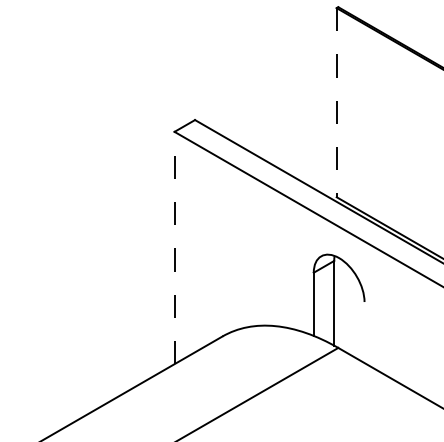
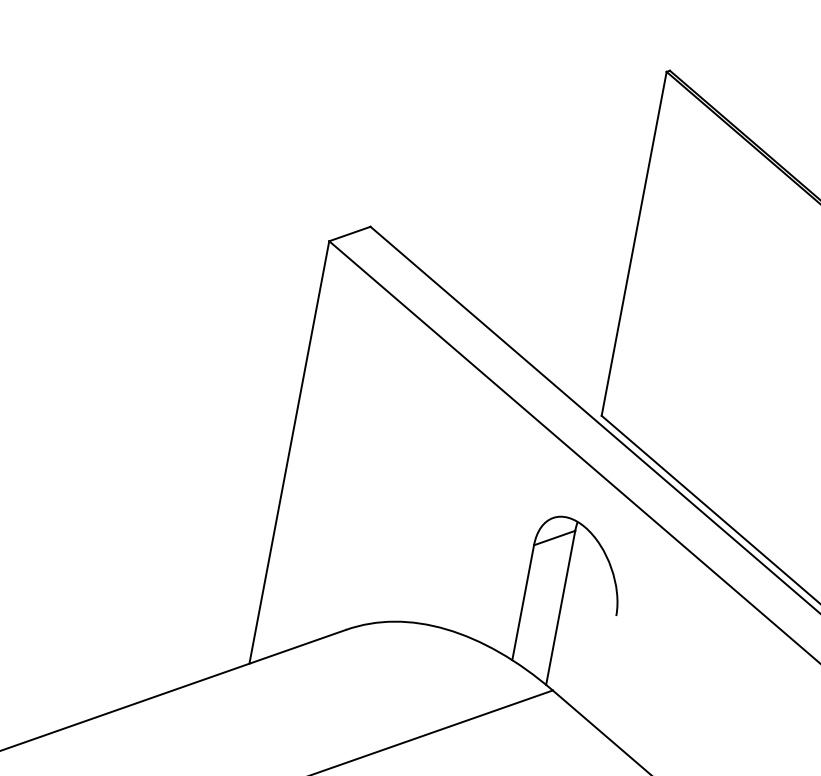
line: (336, 102) -> (633, 243), dashed -> solid
line: (174, 247) -> (289, 451), dashed -> solid

